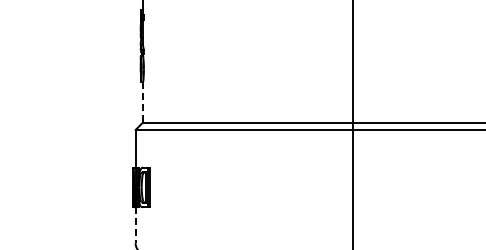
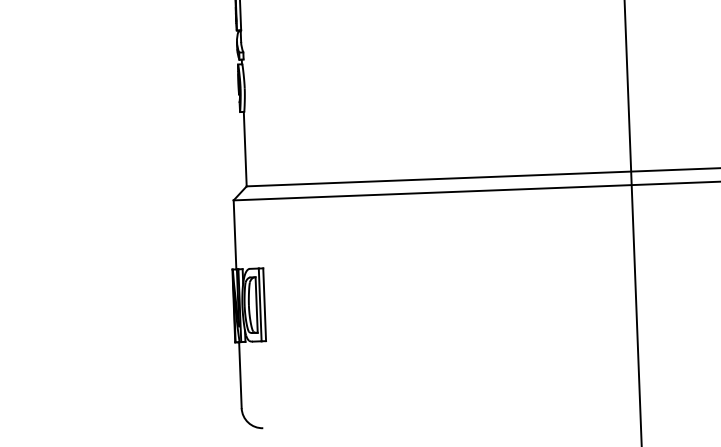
line: (142, 102) -> (244, 149), dashed -> solid
line: (135, 225) -> (240, 375), dashed -> solid

